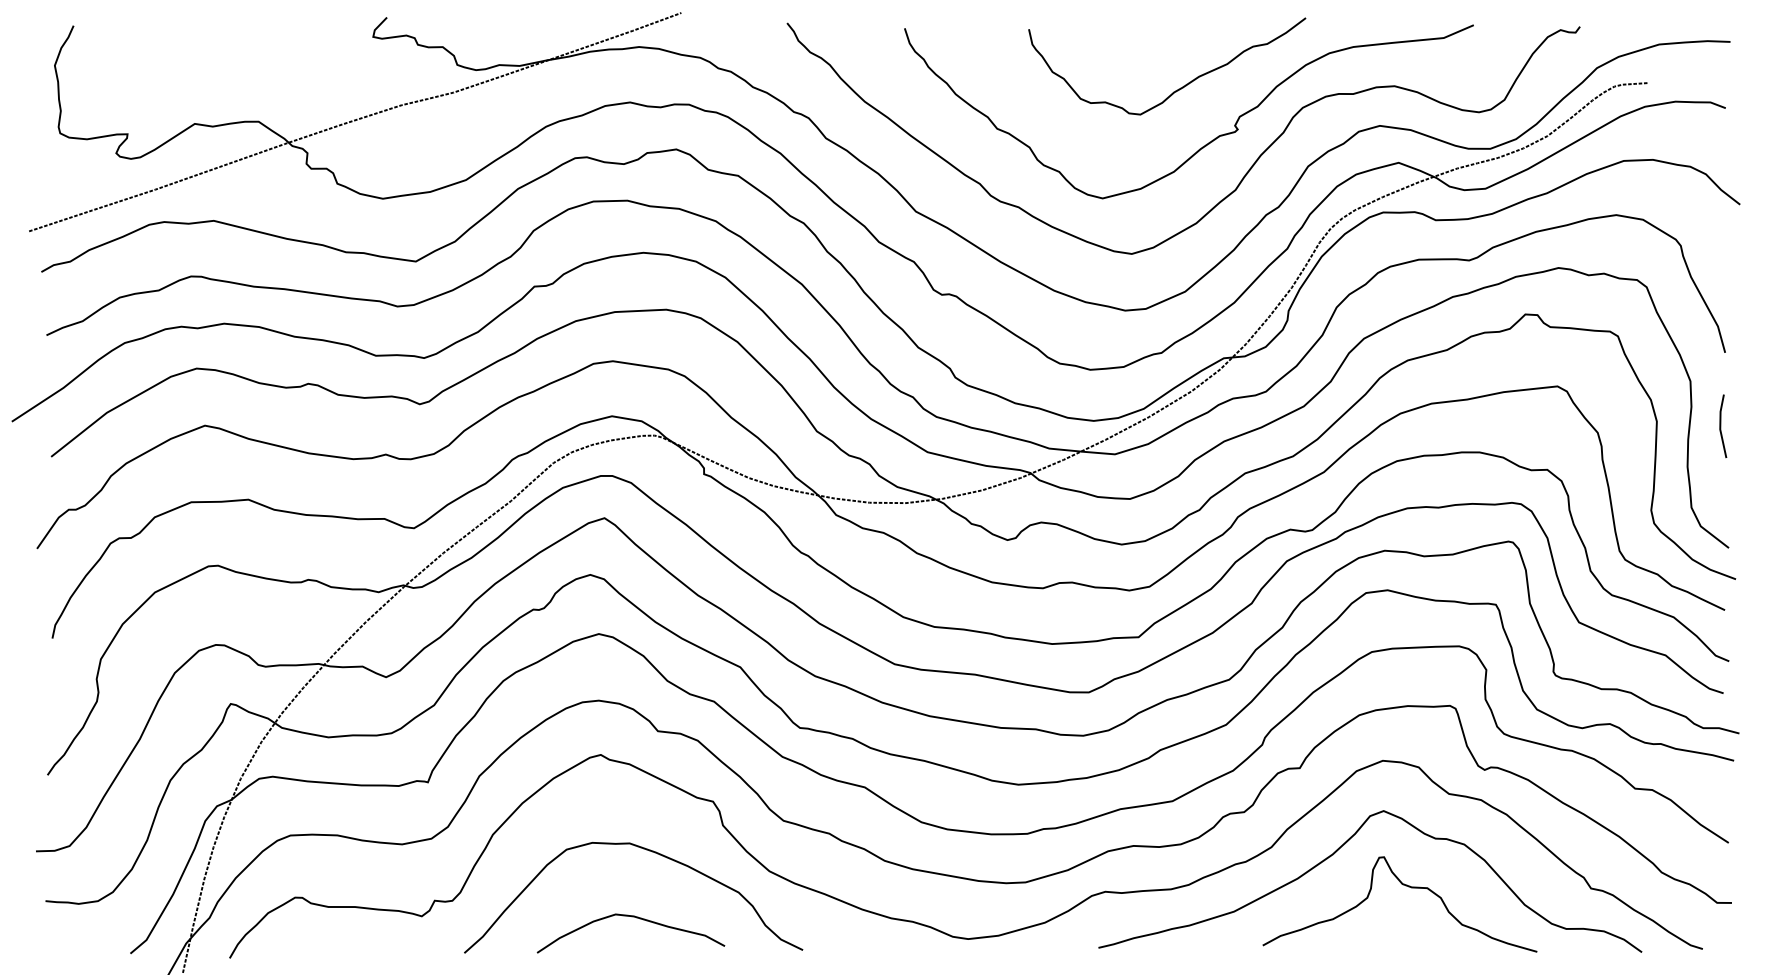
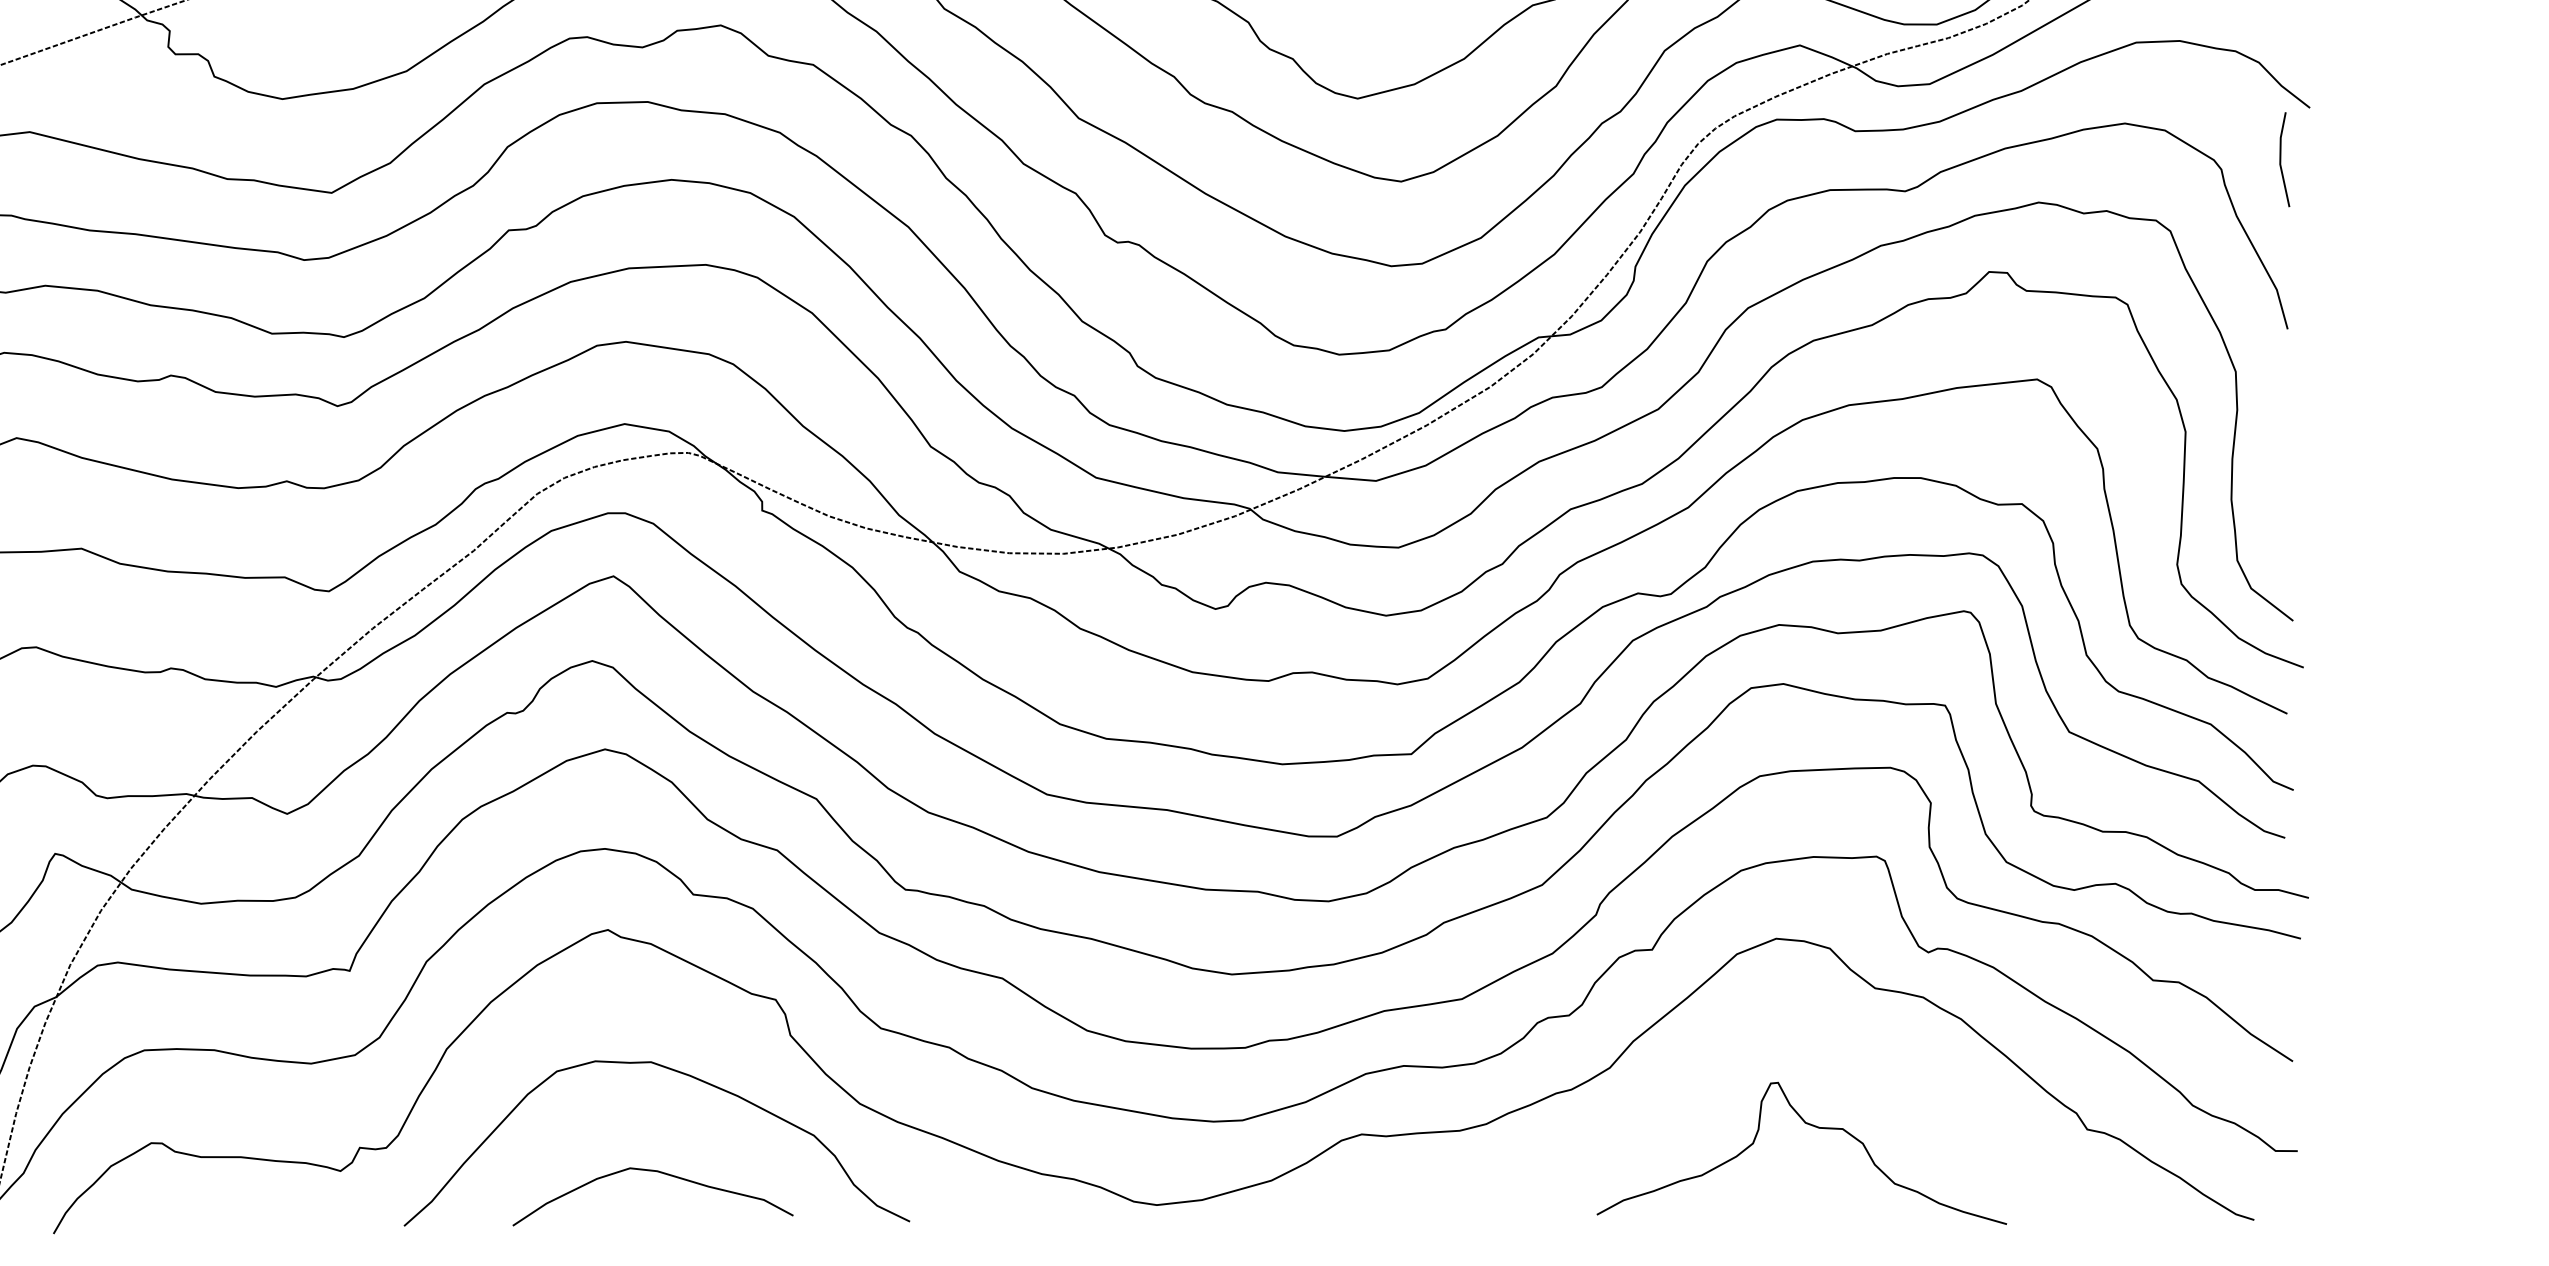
line: (1721, 426) -> (2282, 159), moved
curve: (1339, 849) -> (1711, 1071), removed

